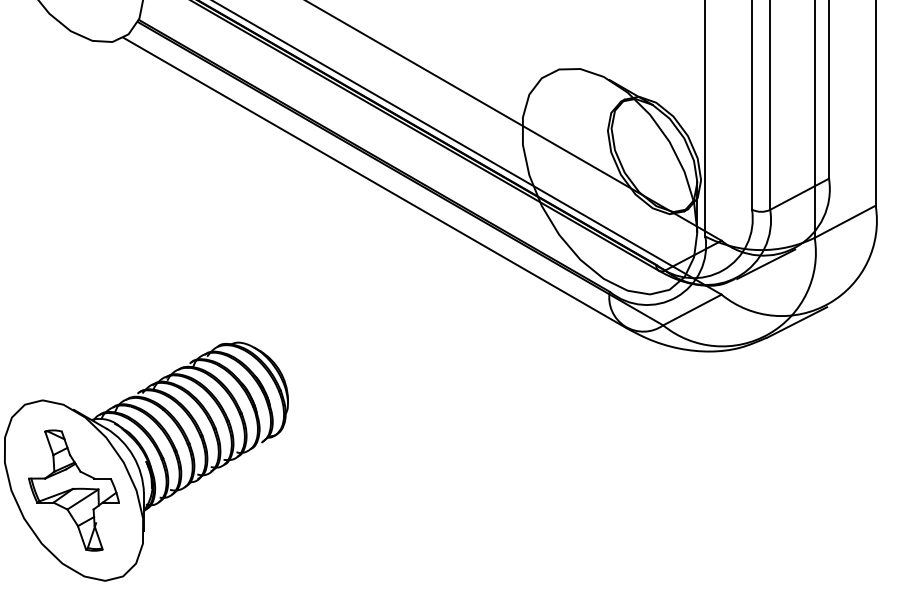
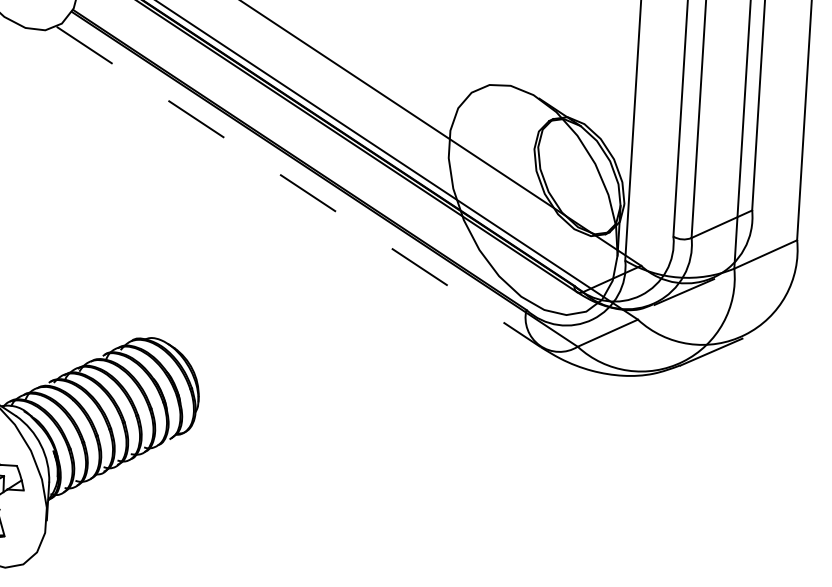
line: (375, 183) -> (299, 187), solid -> dashed

